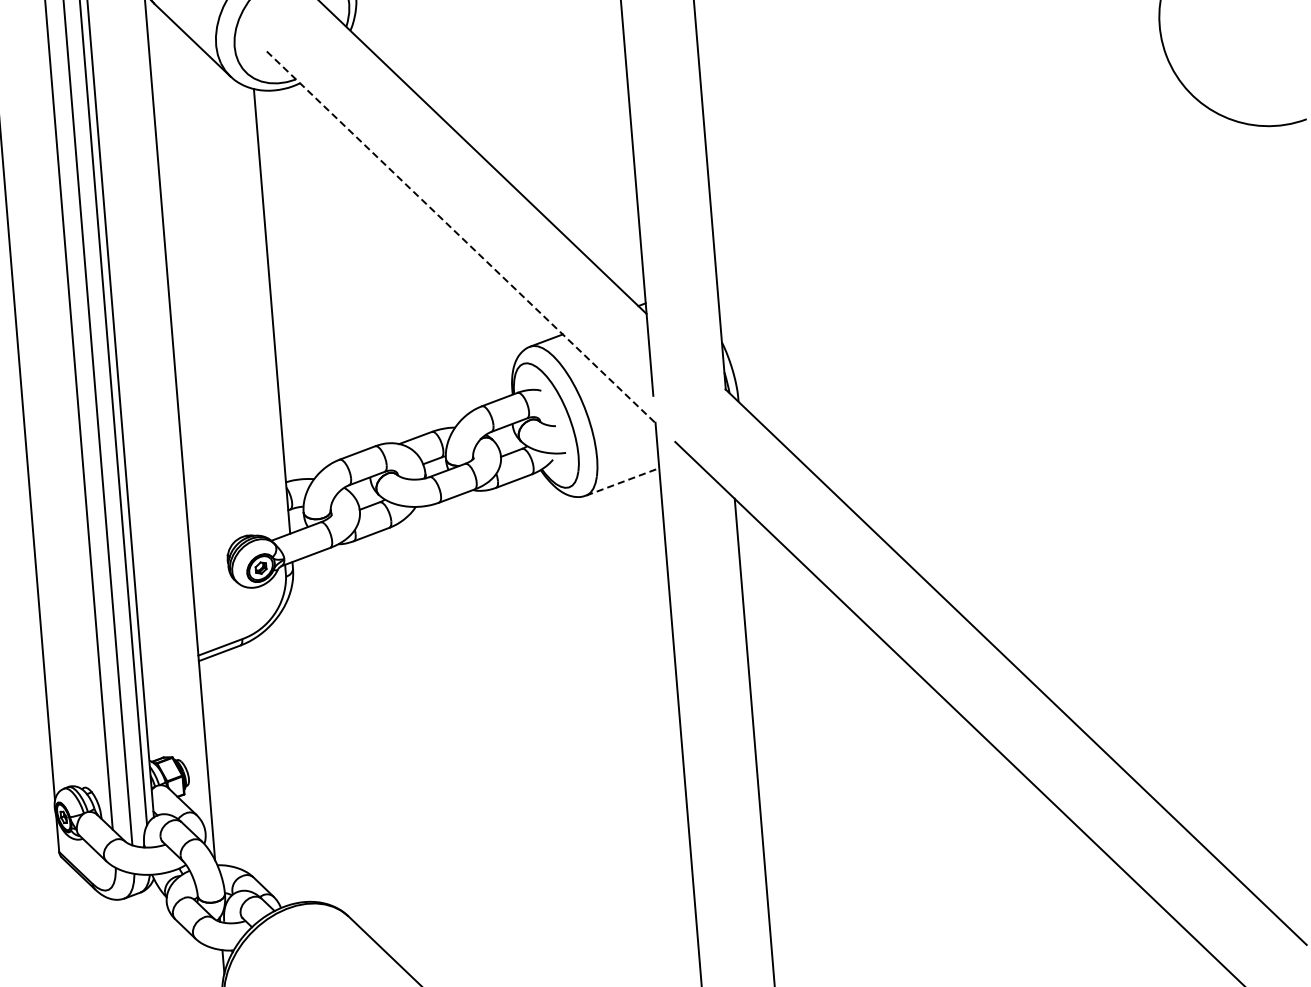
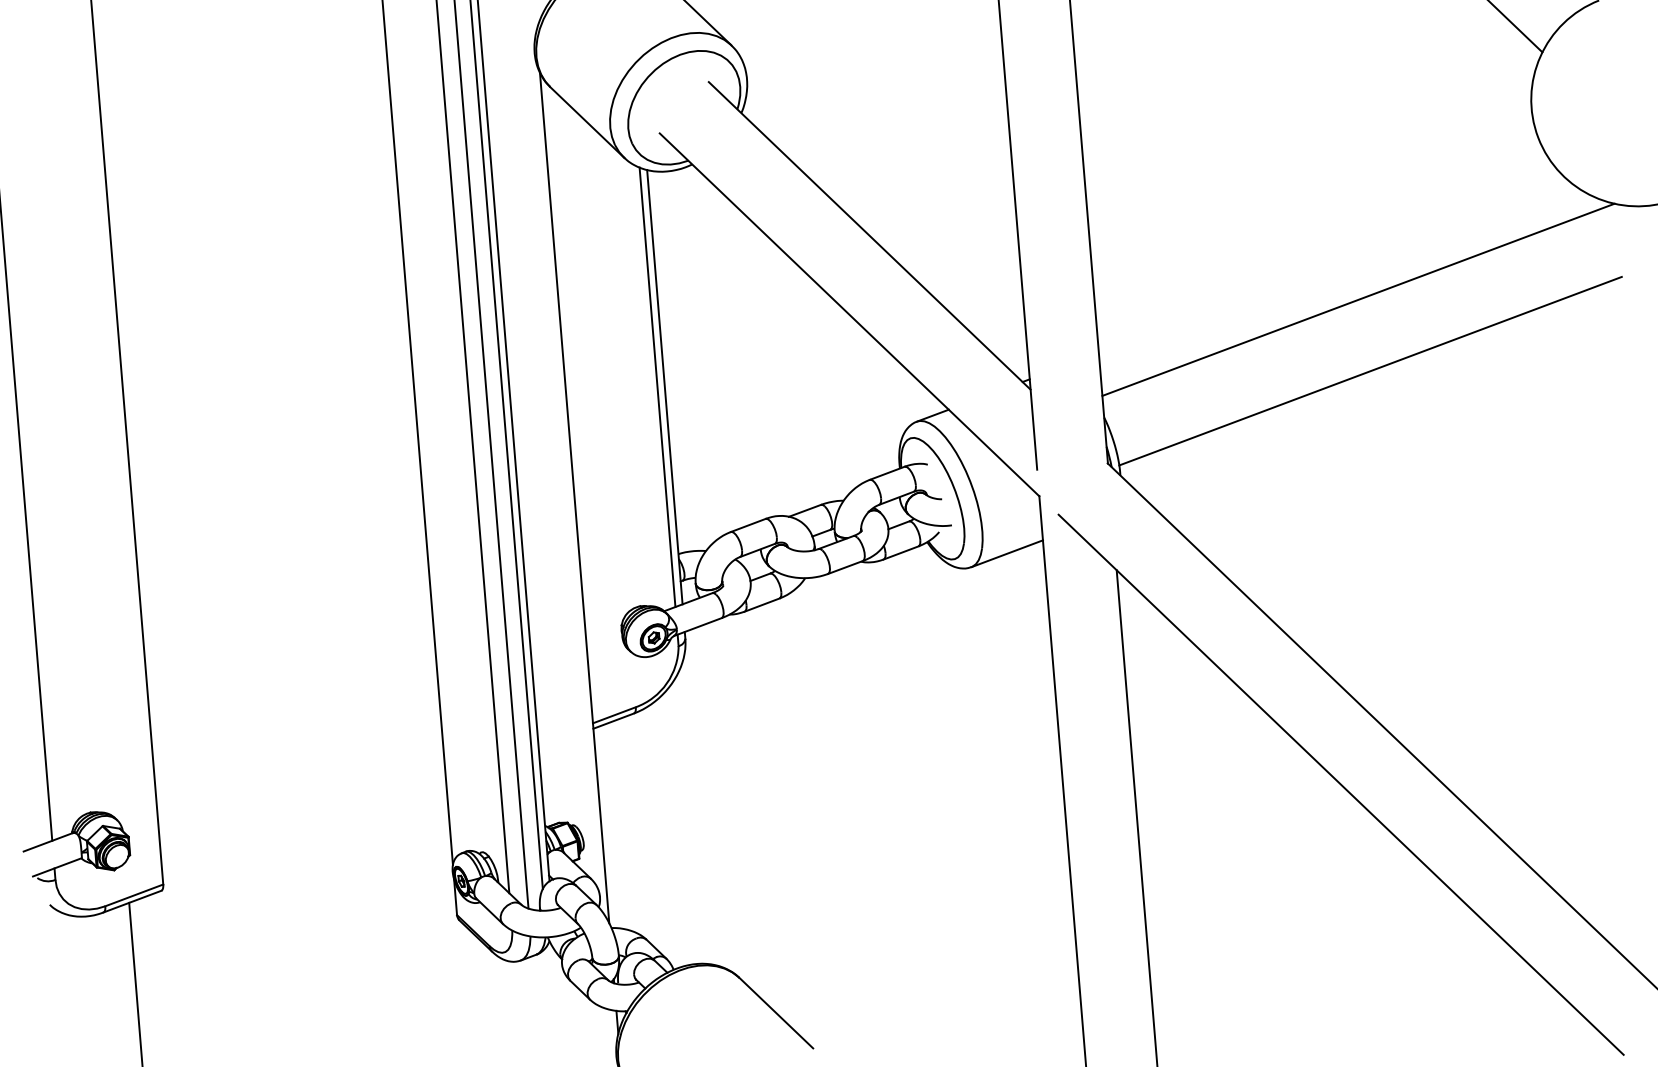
line: (982, 221) -> (1358, 299), added
line: (461, 236) -> (849, 314), dashed -> solid
line: (994, 294) -> (1370, 370), added
line: (264, 311) -> (657, 387), added
line: (622, 481) -> (1007, 553), dashed -> solid

